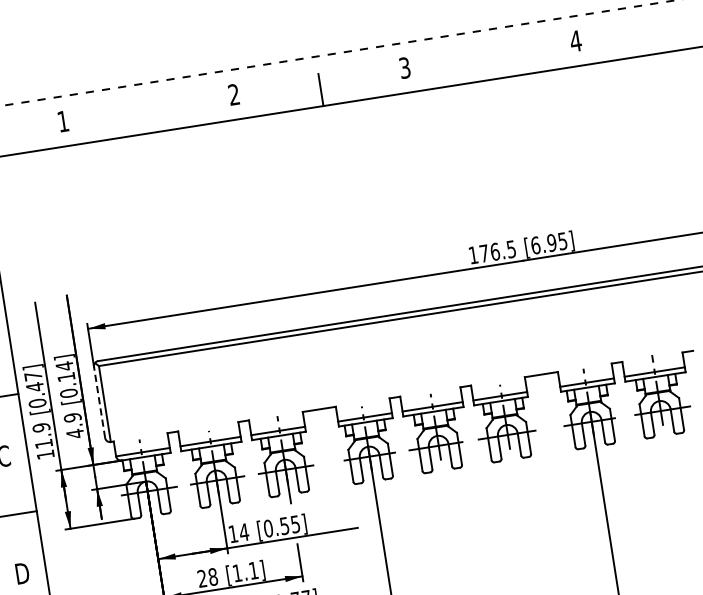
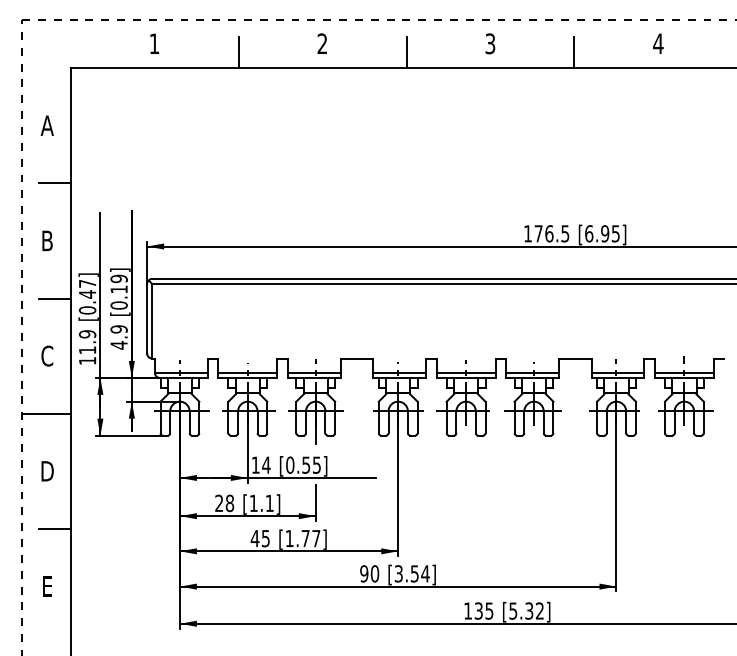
line: (491, 63) -> (574, 52), added
line: (150, 116) -> (238, 52), added
text: (63, 365) -> (118, 278), [0.14] -> [0.19]
line: (99, 402) -> (147, 318), dashed -> solid

